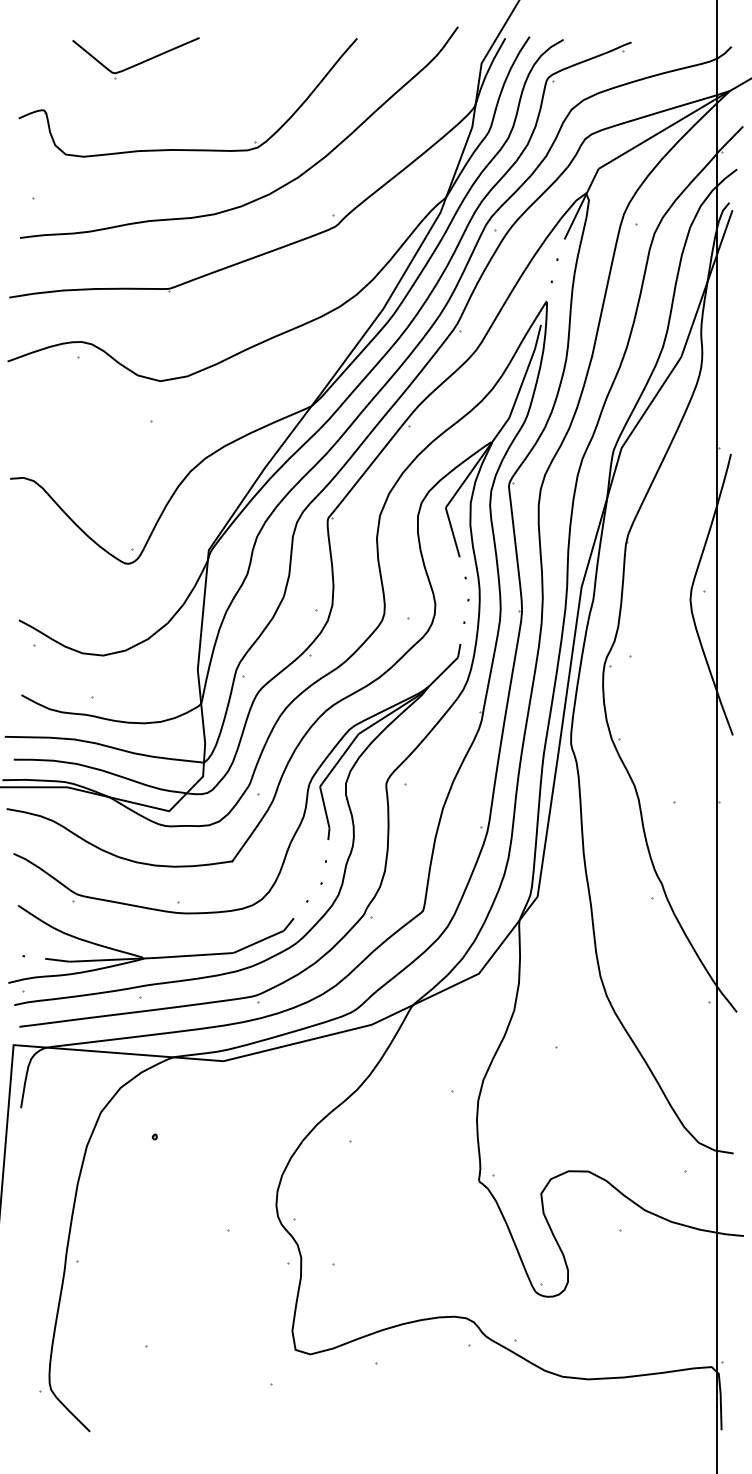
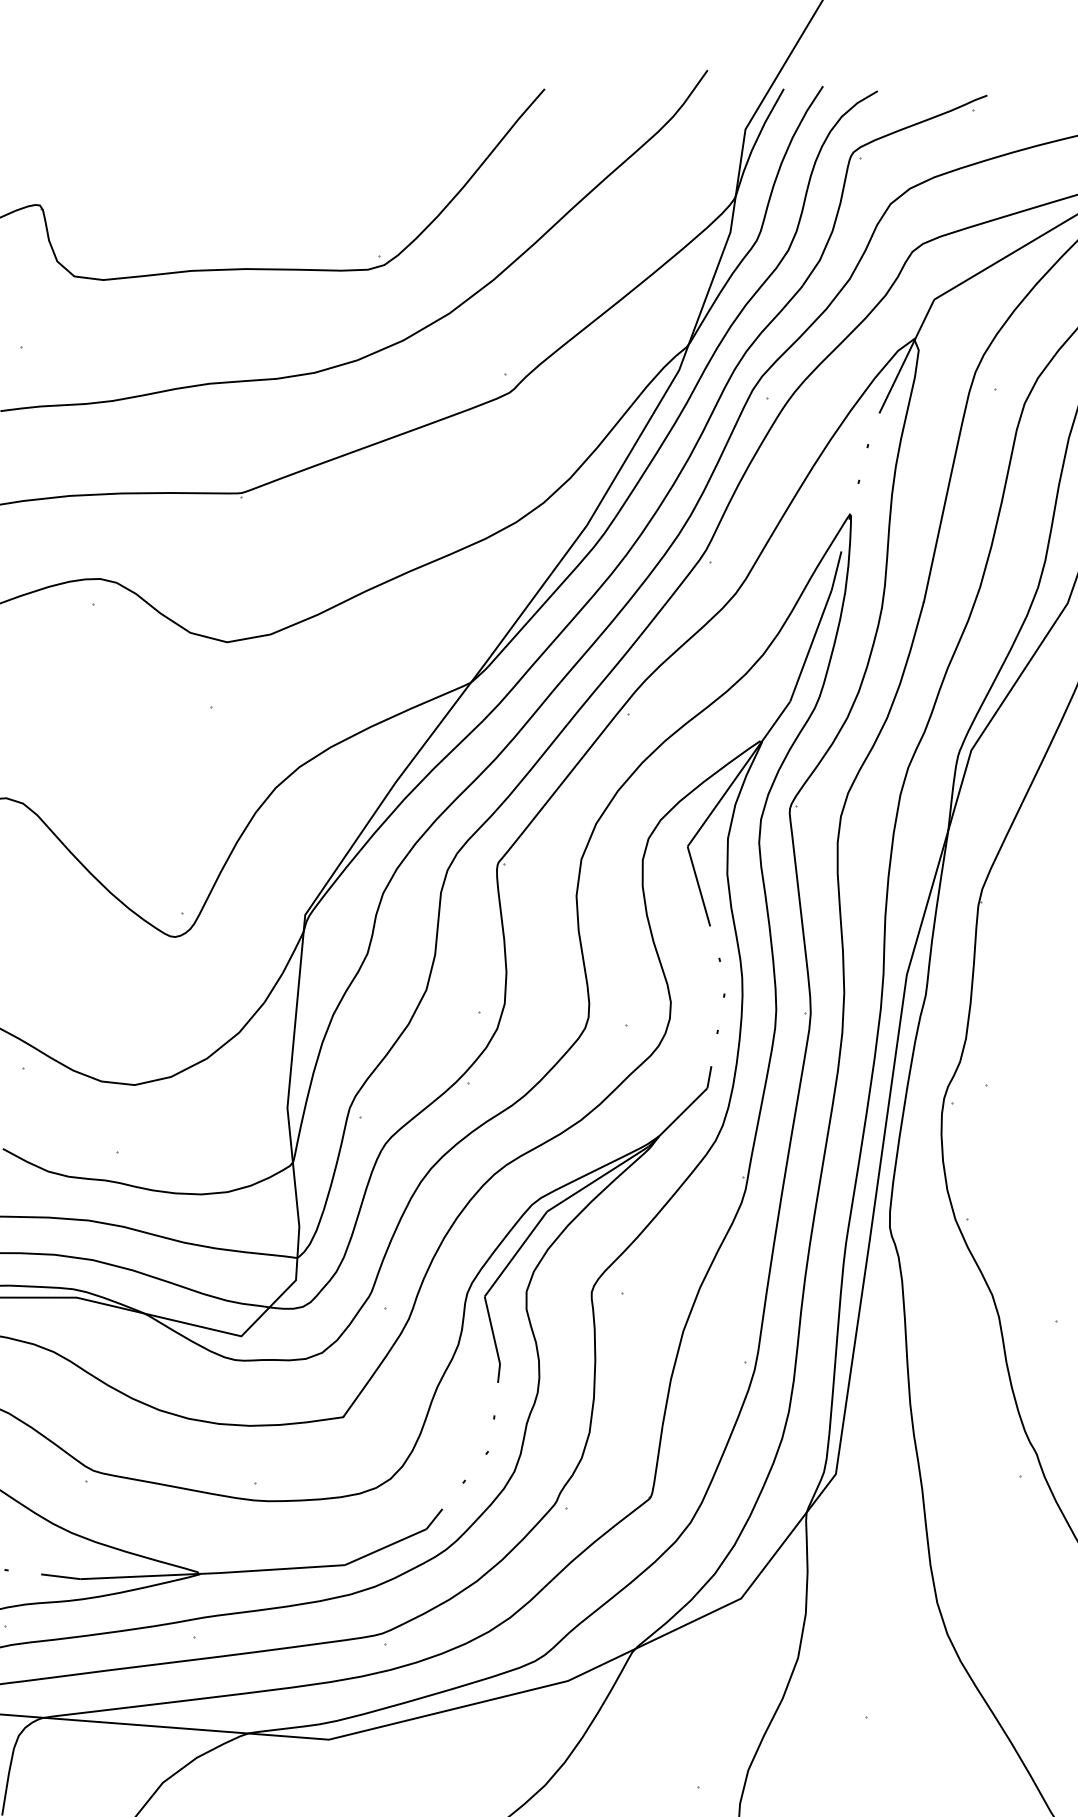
part: (135, 58) -> (186, 121), removed

